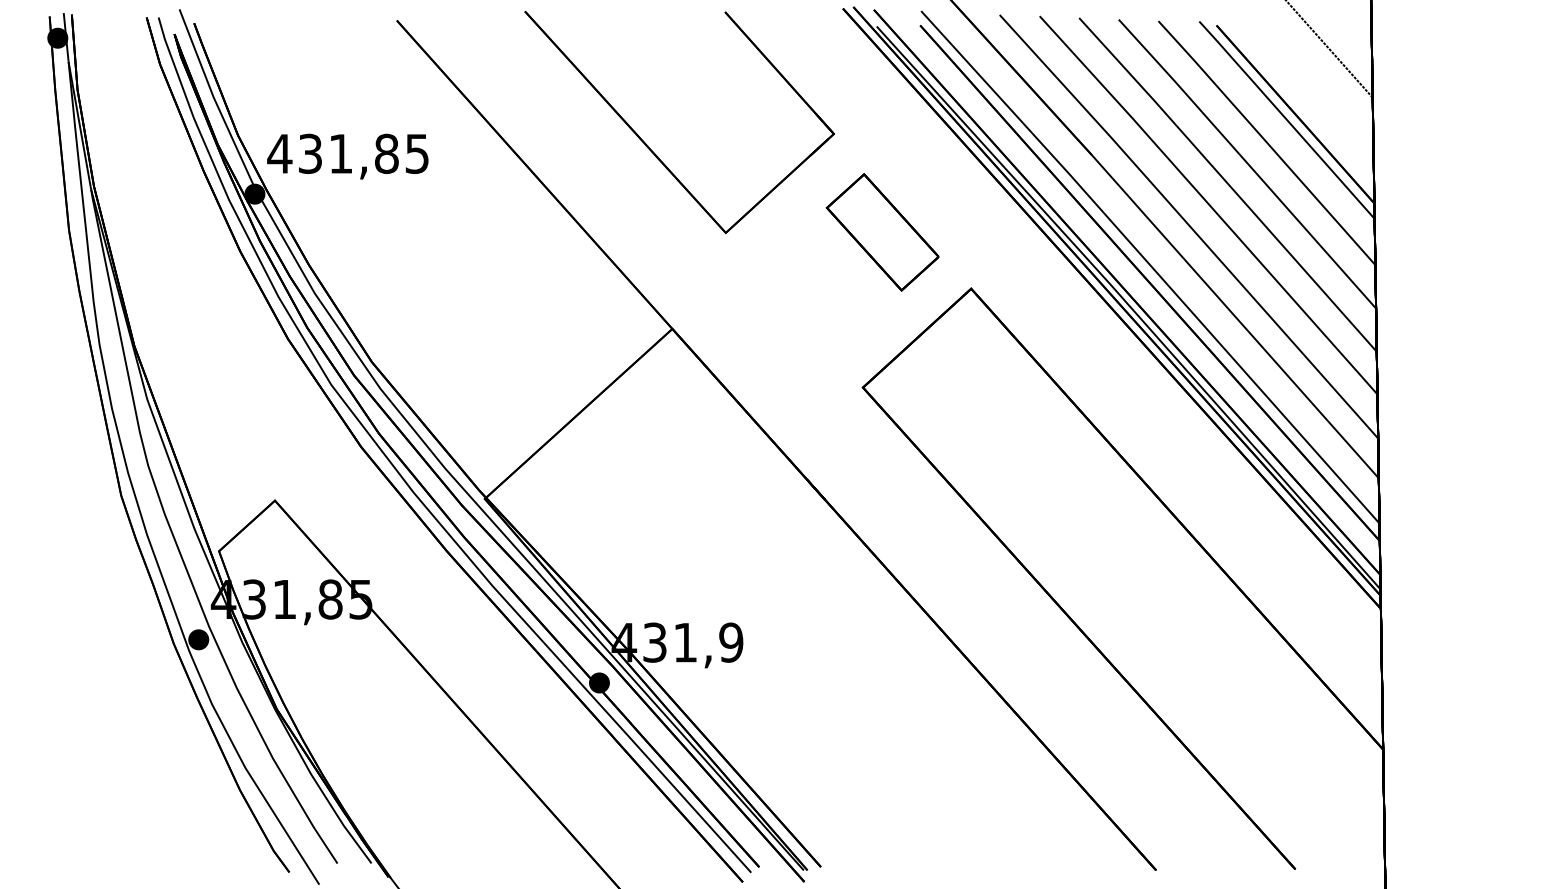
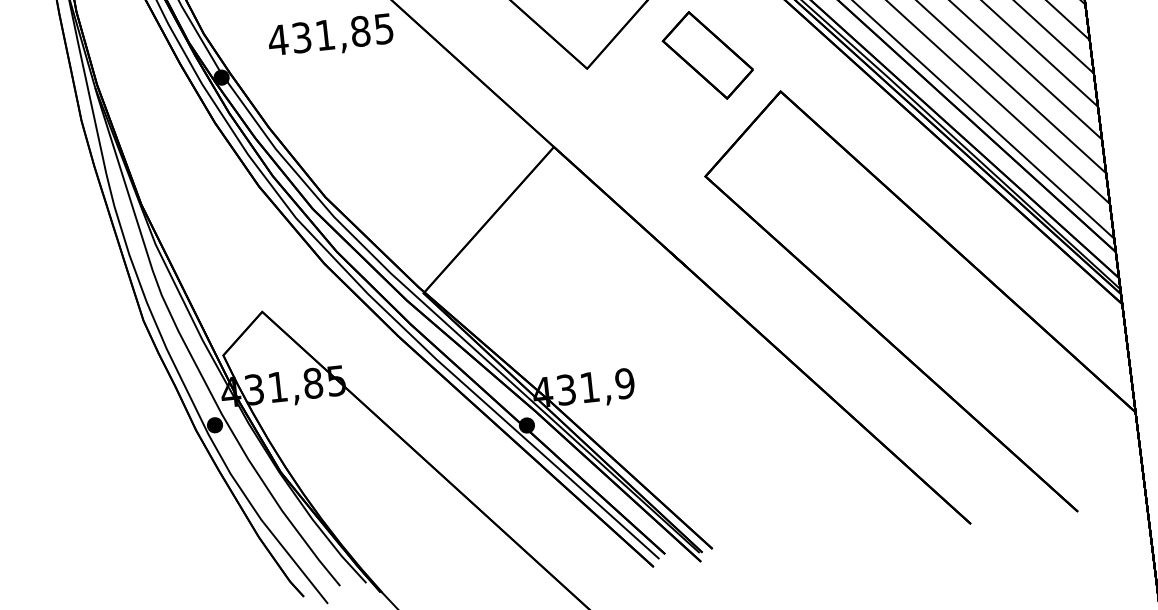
text: (347, 156) -> (330, 36), moved

